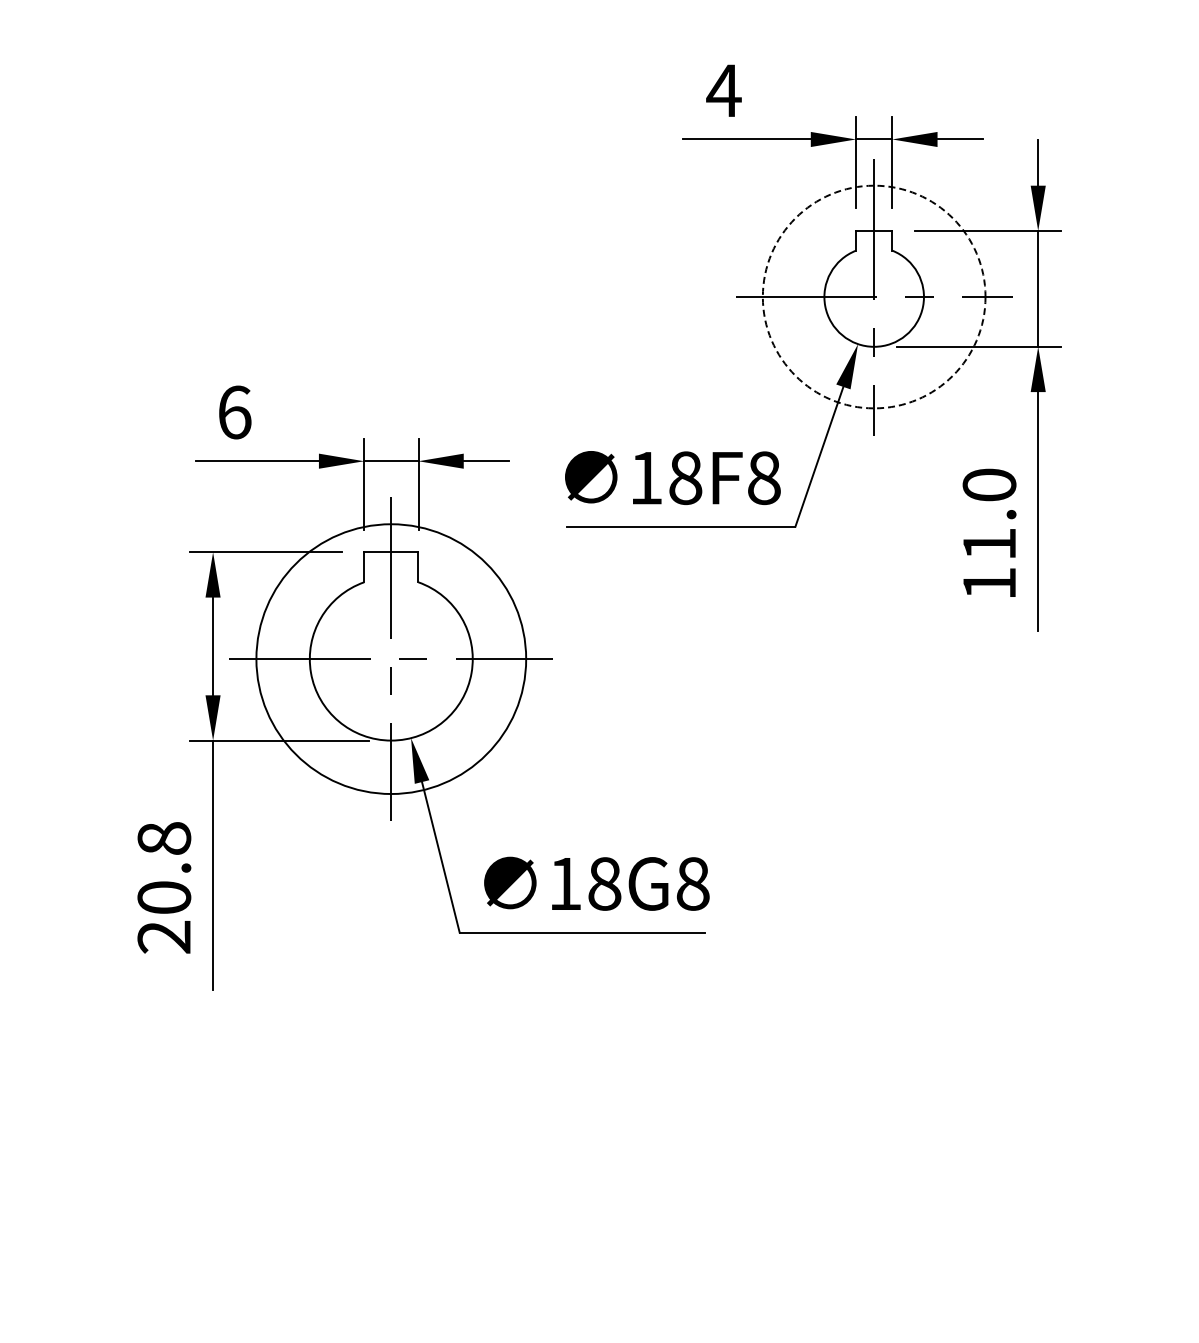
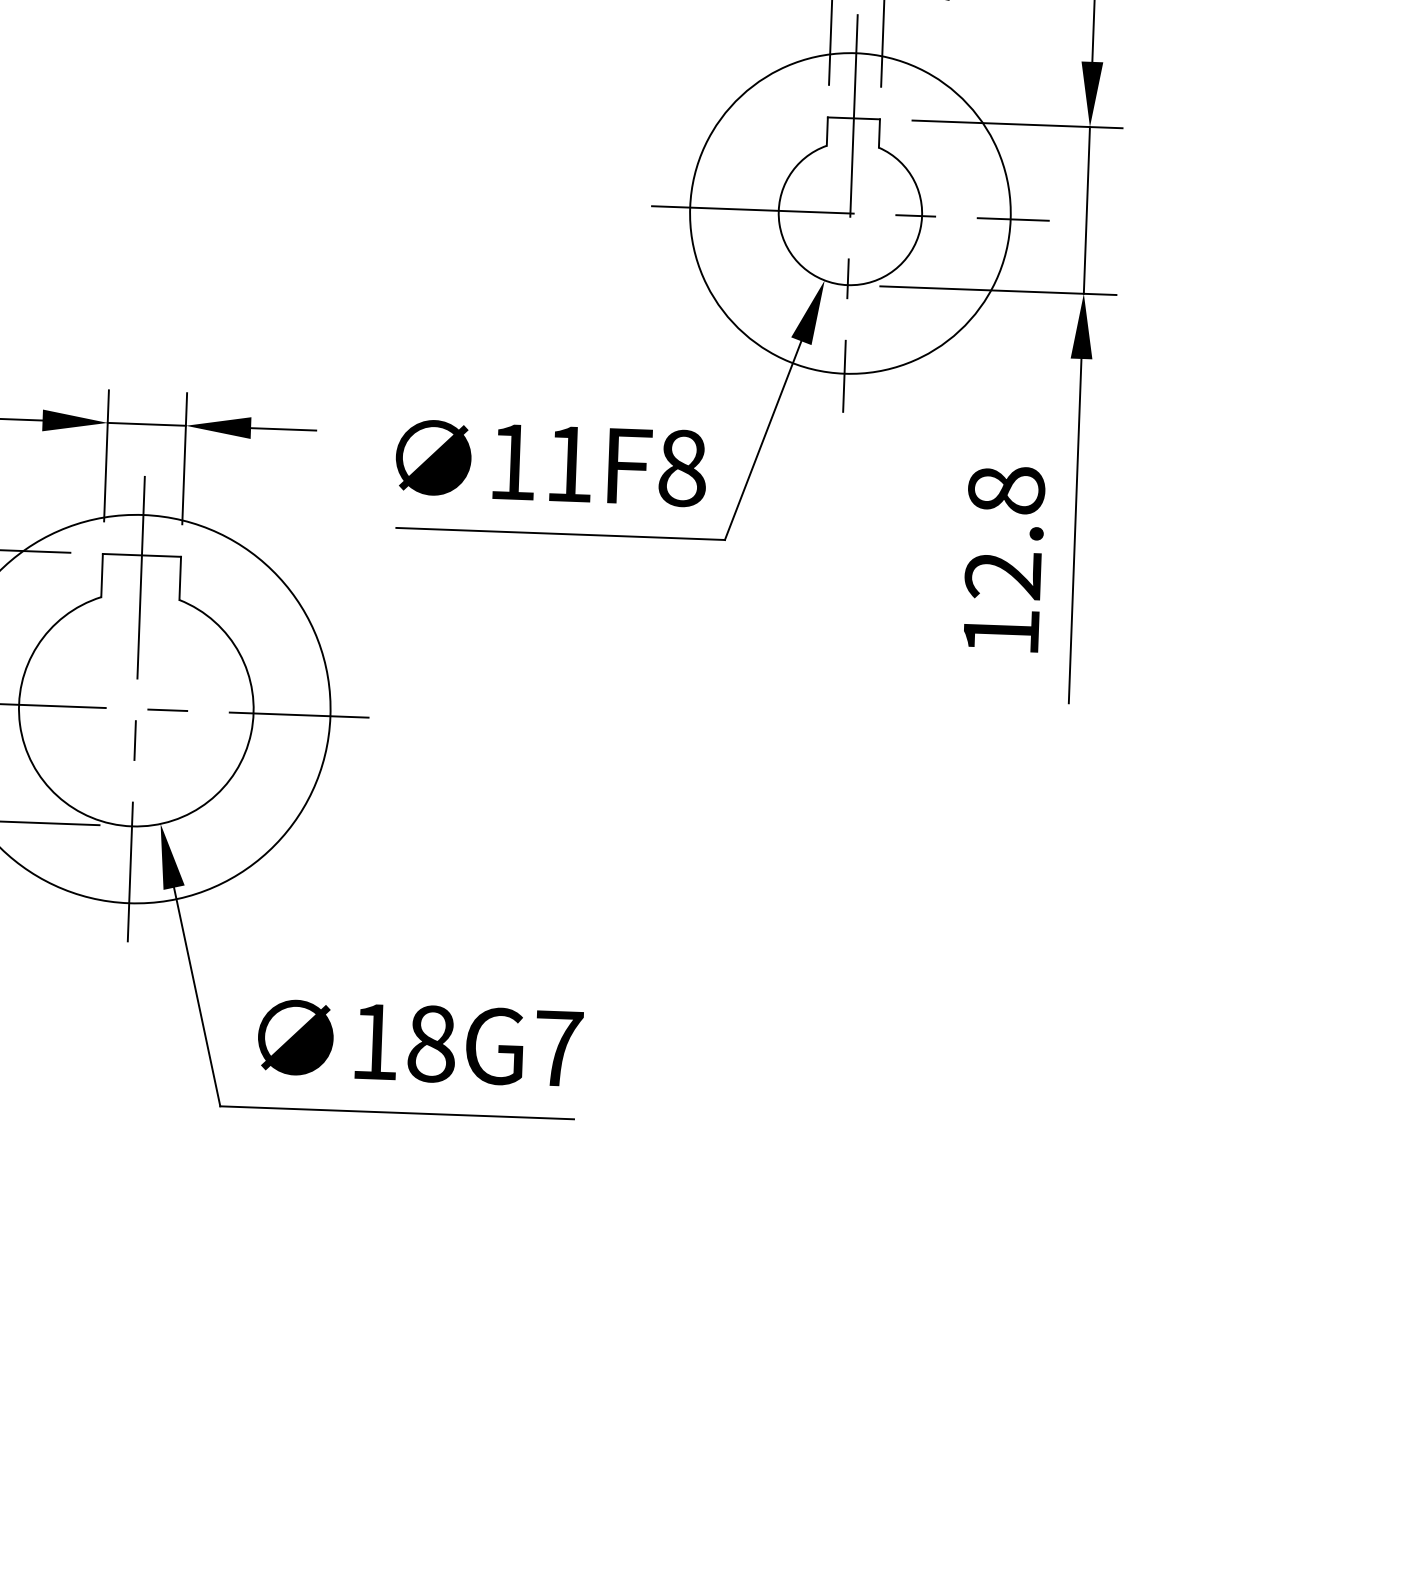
circle: (873, 296) -> (849, 212), dashed -> solid
text: (685, 478) -> (569, 464), 18F8 -> 11F8
text: (989, 514) -> (1004, 532), 11.0 -> 12.8
text: (692, 883) -> (557, 1047), 18G8 -> 18G7

